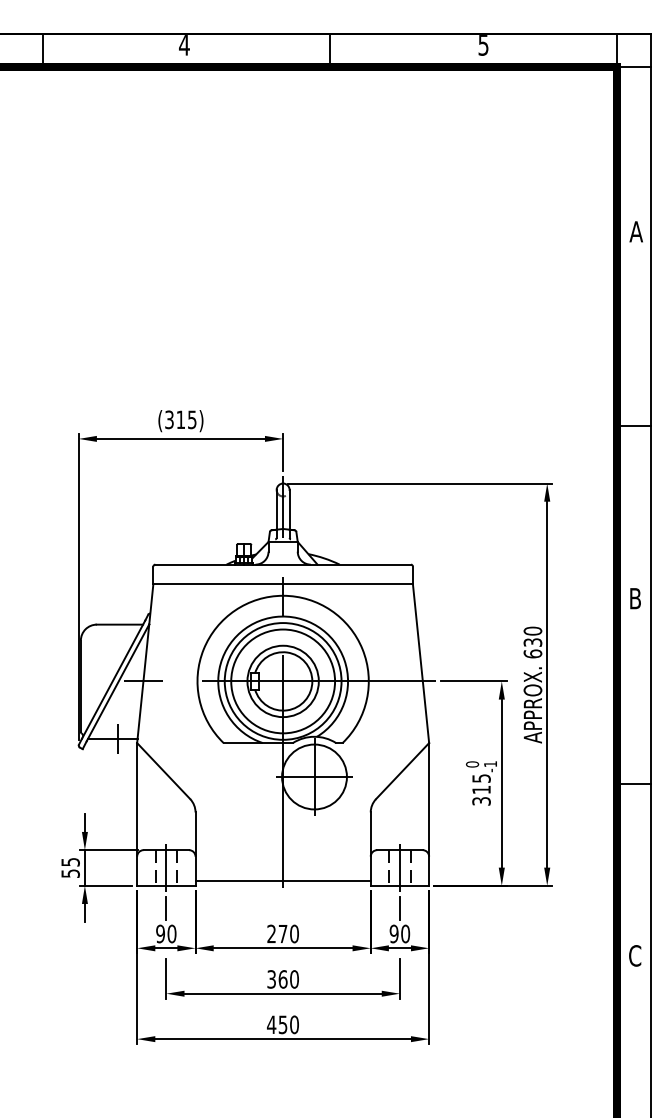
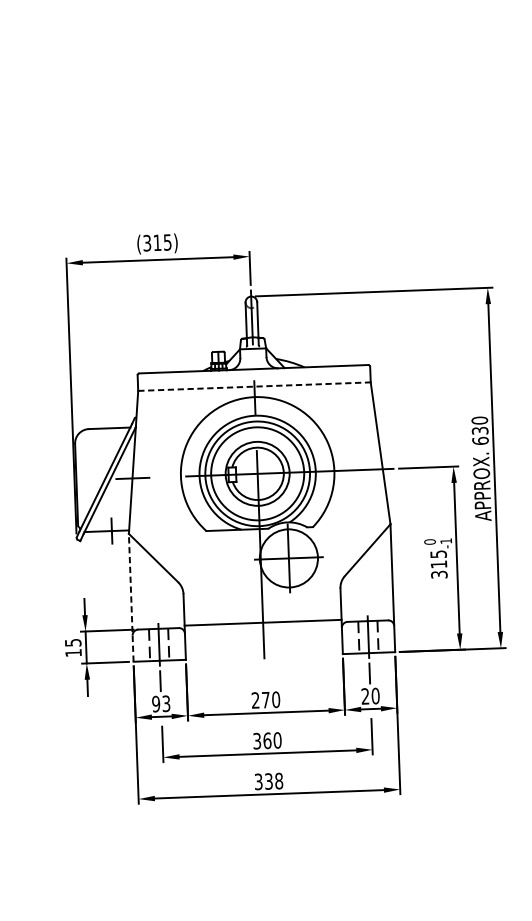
line: (283, 584) -> (254, 386), solid -> dashed
line: (137, 813) -> (131, 596), solid -> dashed
text: (70, 873) -> (73, 652), 55 -> 15
line: (282, 880) -> (262, 622), moved
text: (171, 933) -> (165, 703), 90 -> 93
text: (393, 933) -> (364, 696), 90 -> 20
text: (282, 1024) -> (268, 781), 450 -> 338

